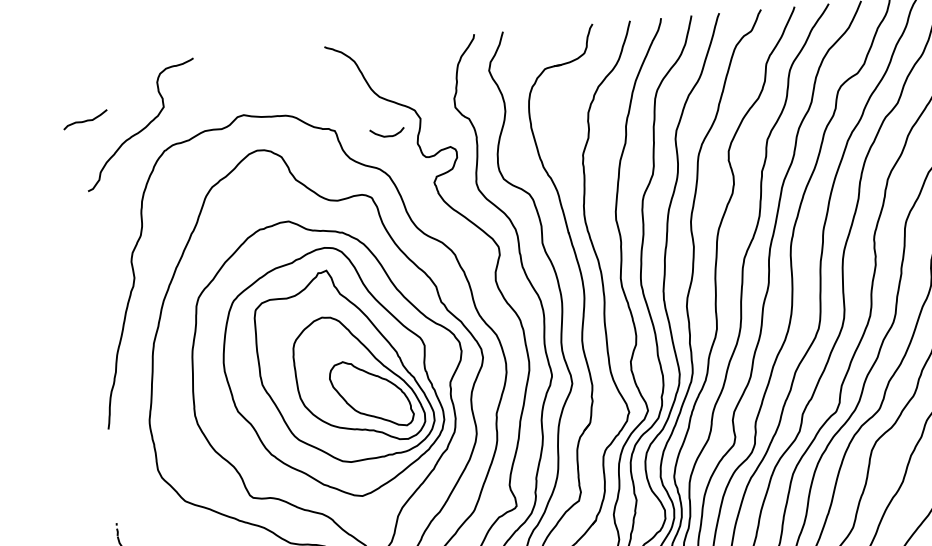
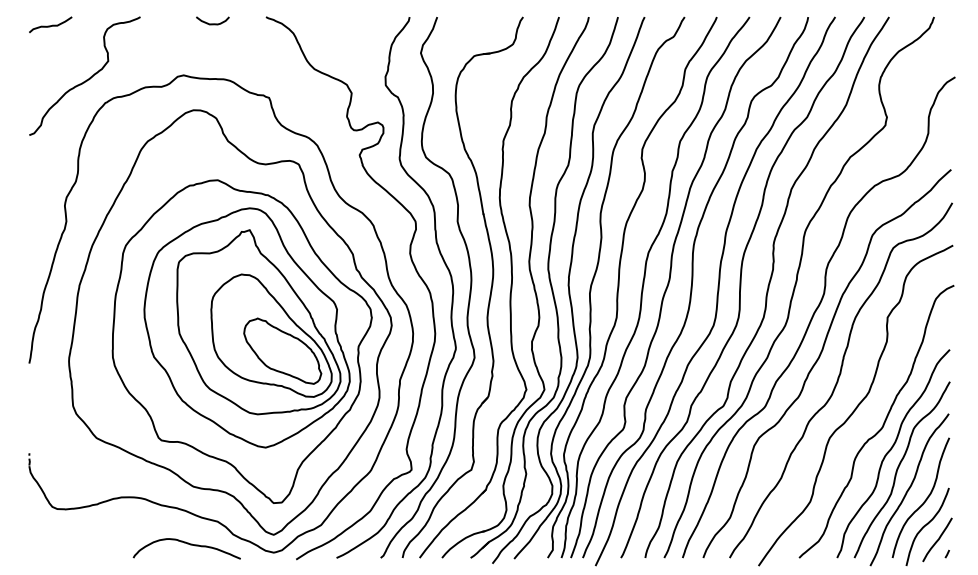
curve: (85, 120) -> (50, 25), moved
curve: (387, 135) -> (212, 23), moved

